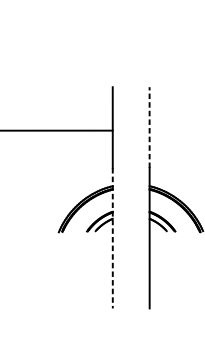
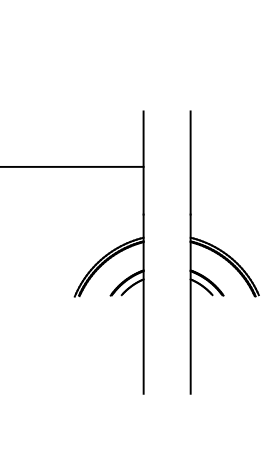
line: (149, 127) -> (190, 163), dashed -> solid
line: (112, 238) -> (143, 304), dashed -> solid

